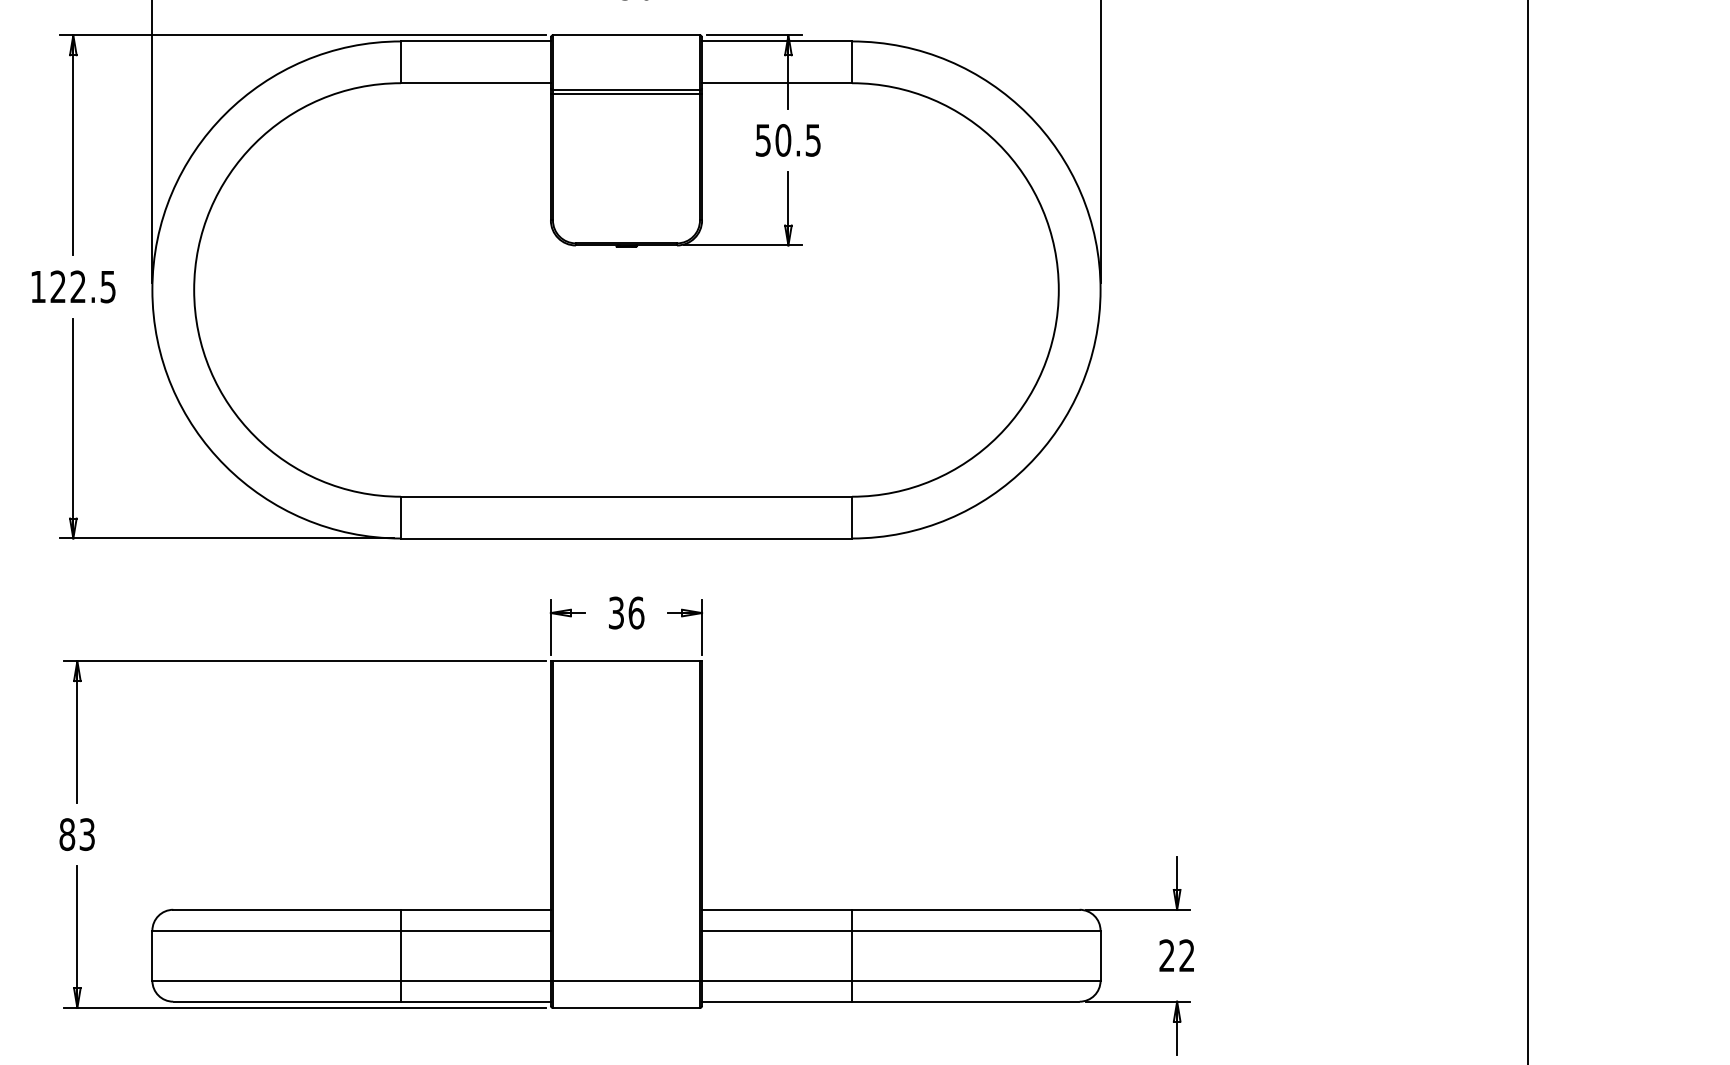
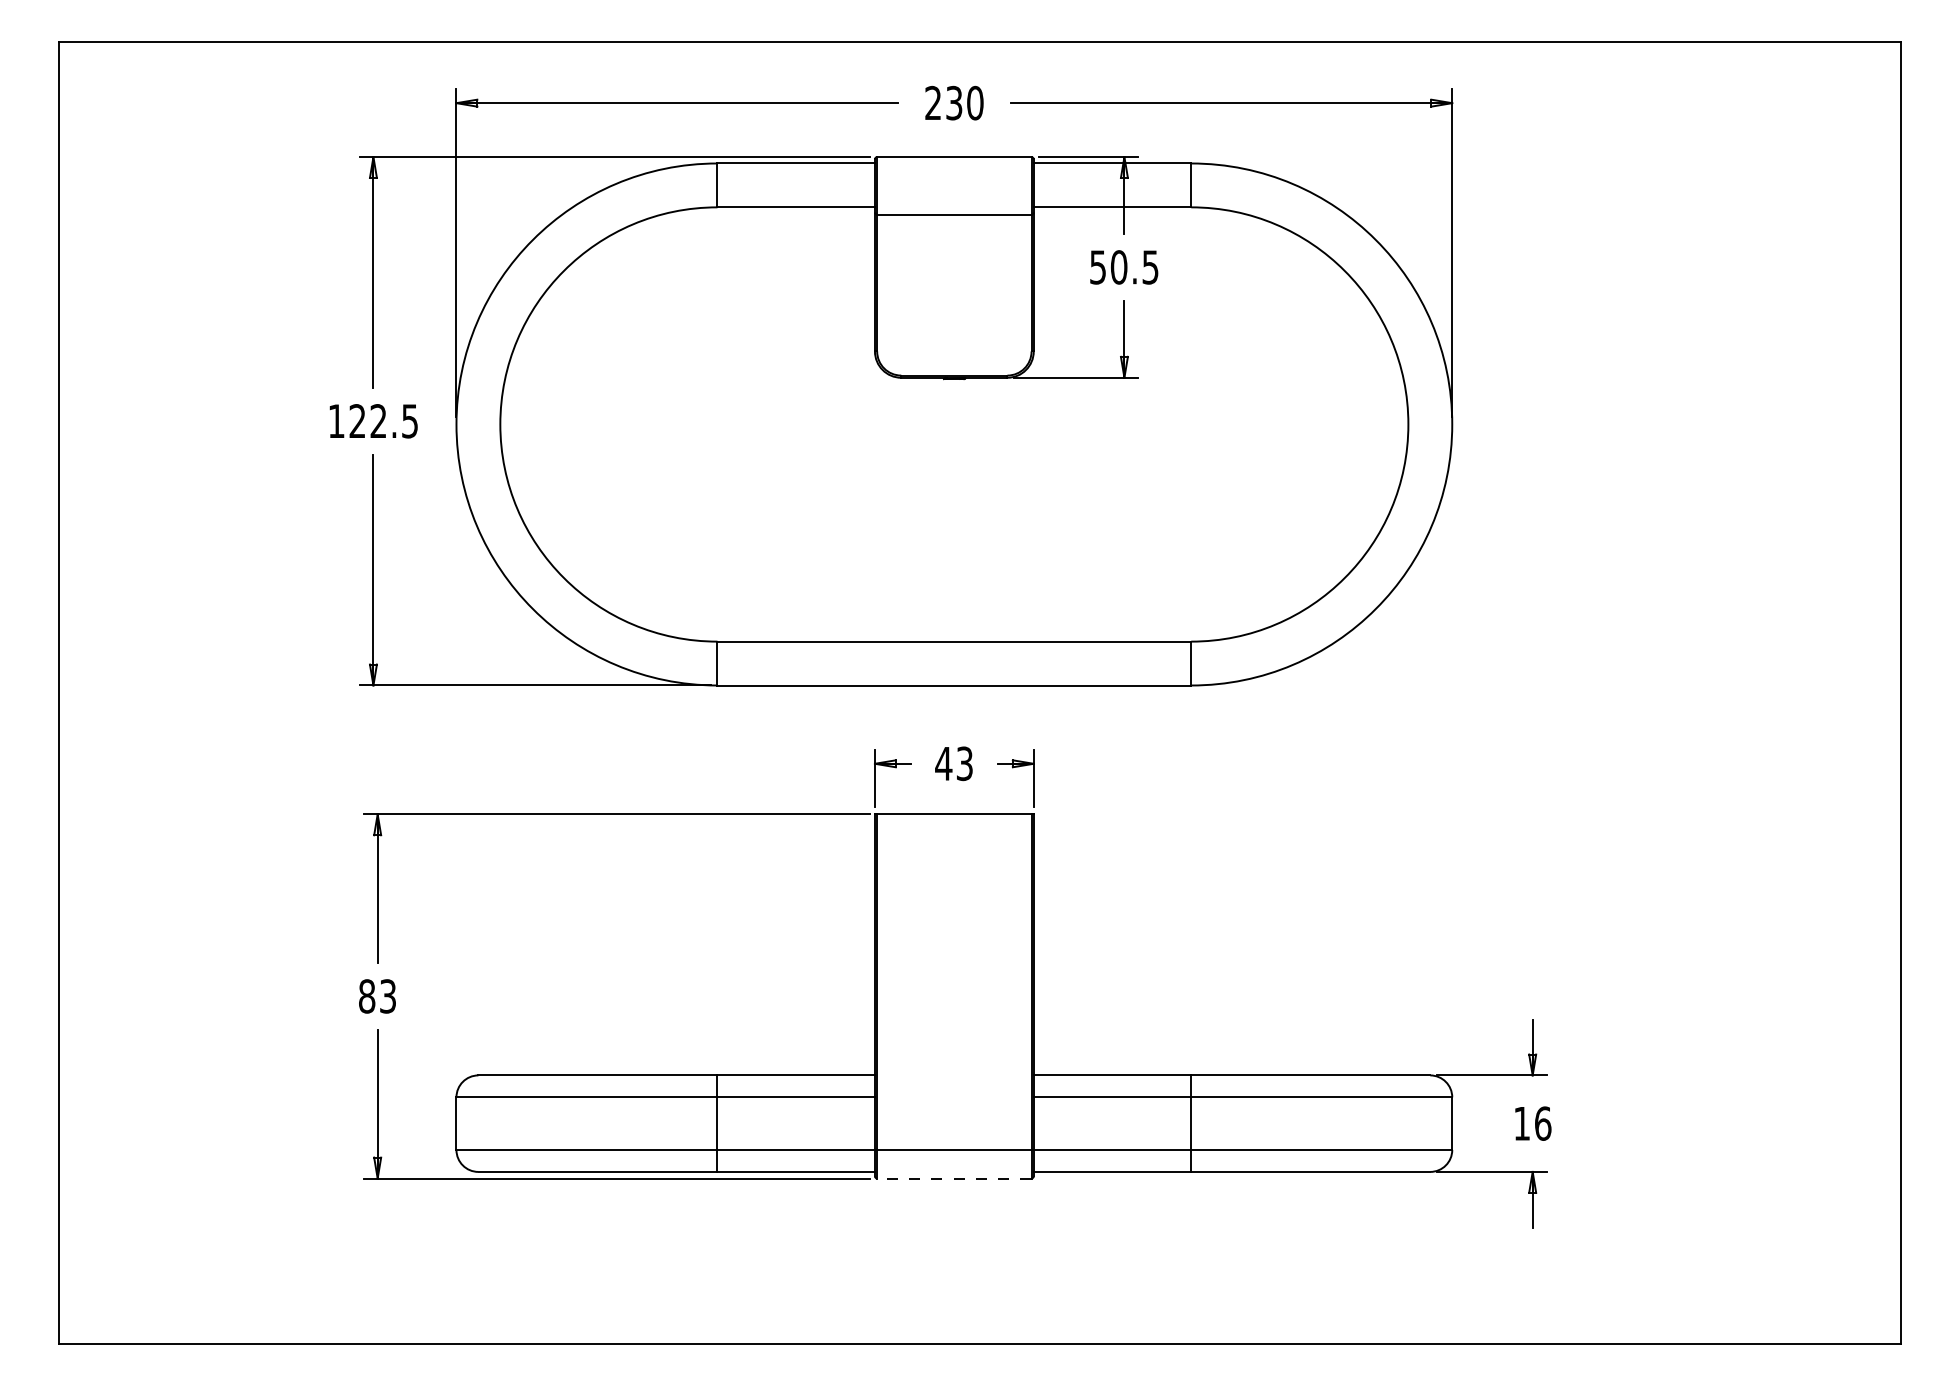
line: (625, 93) -> (953, 218), removed
text: (626, 612) -> (954, 763), 36 -> 43
text: (1176, 955) -> (1532, 1123), 22 -> 16
line: (625, 1007) -> (953, 1178), solid -> dashed

